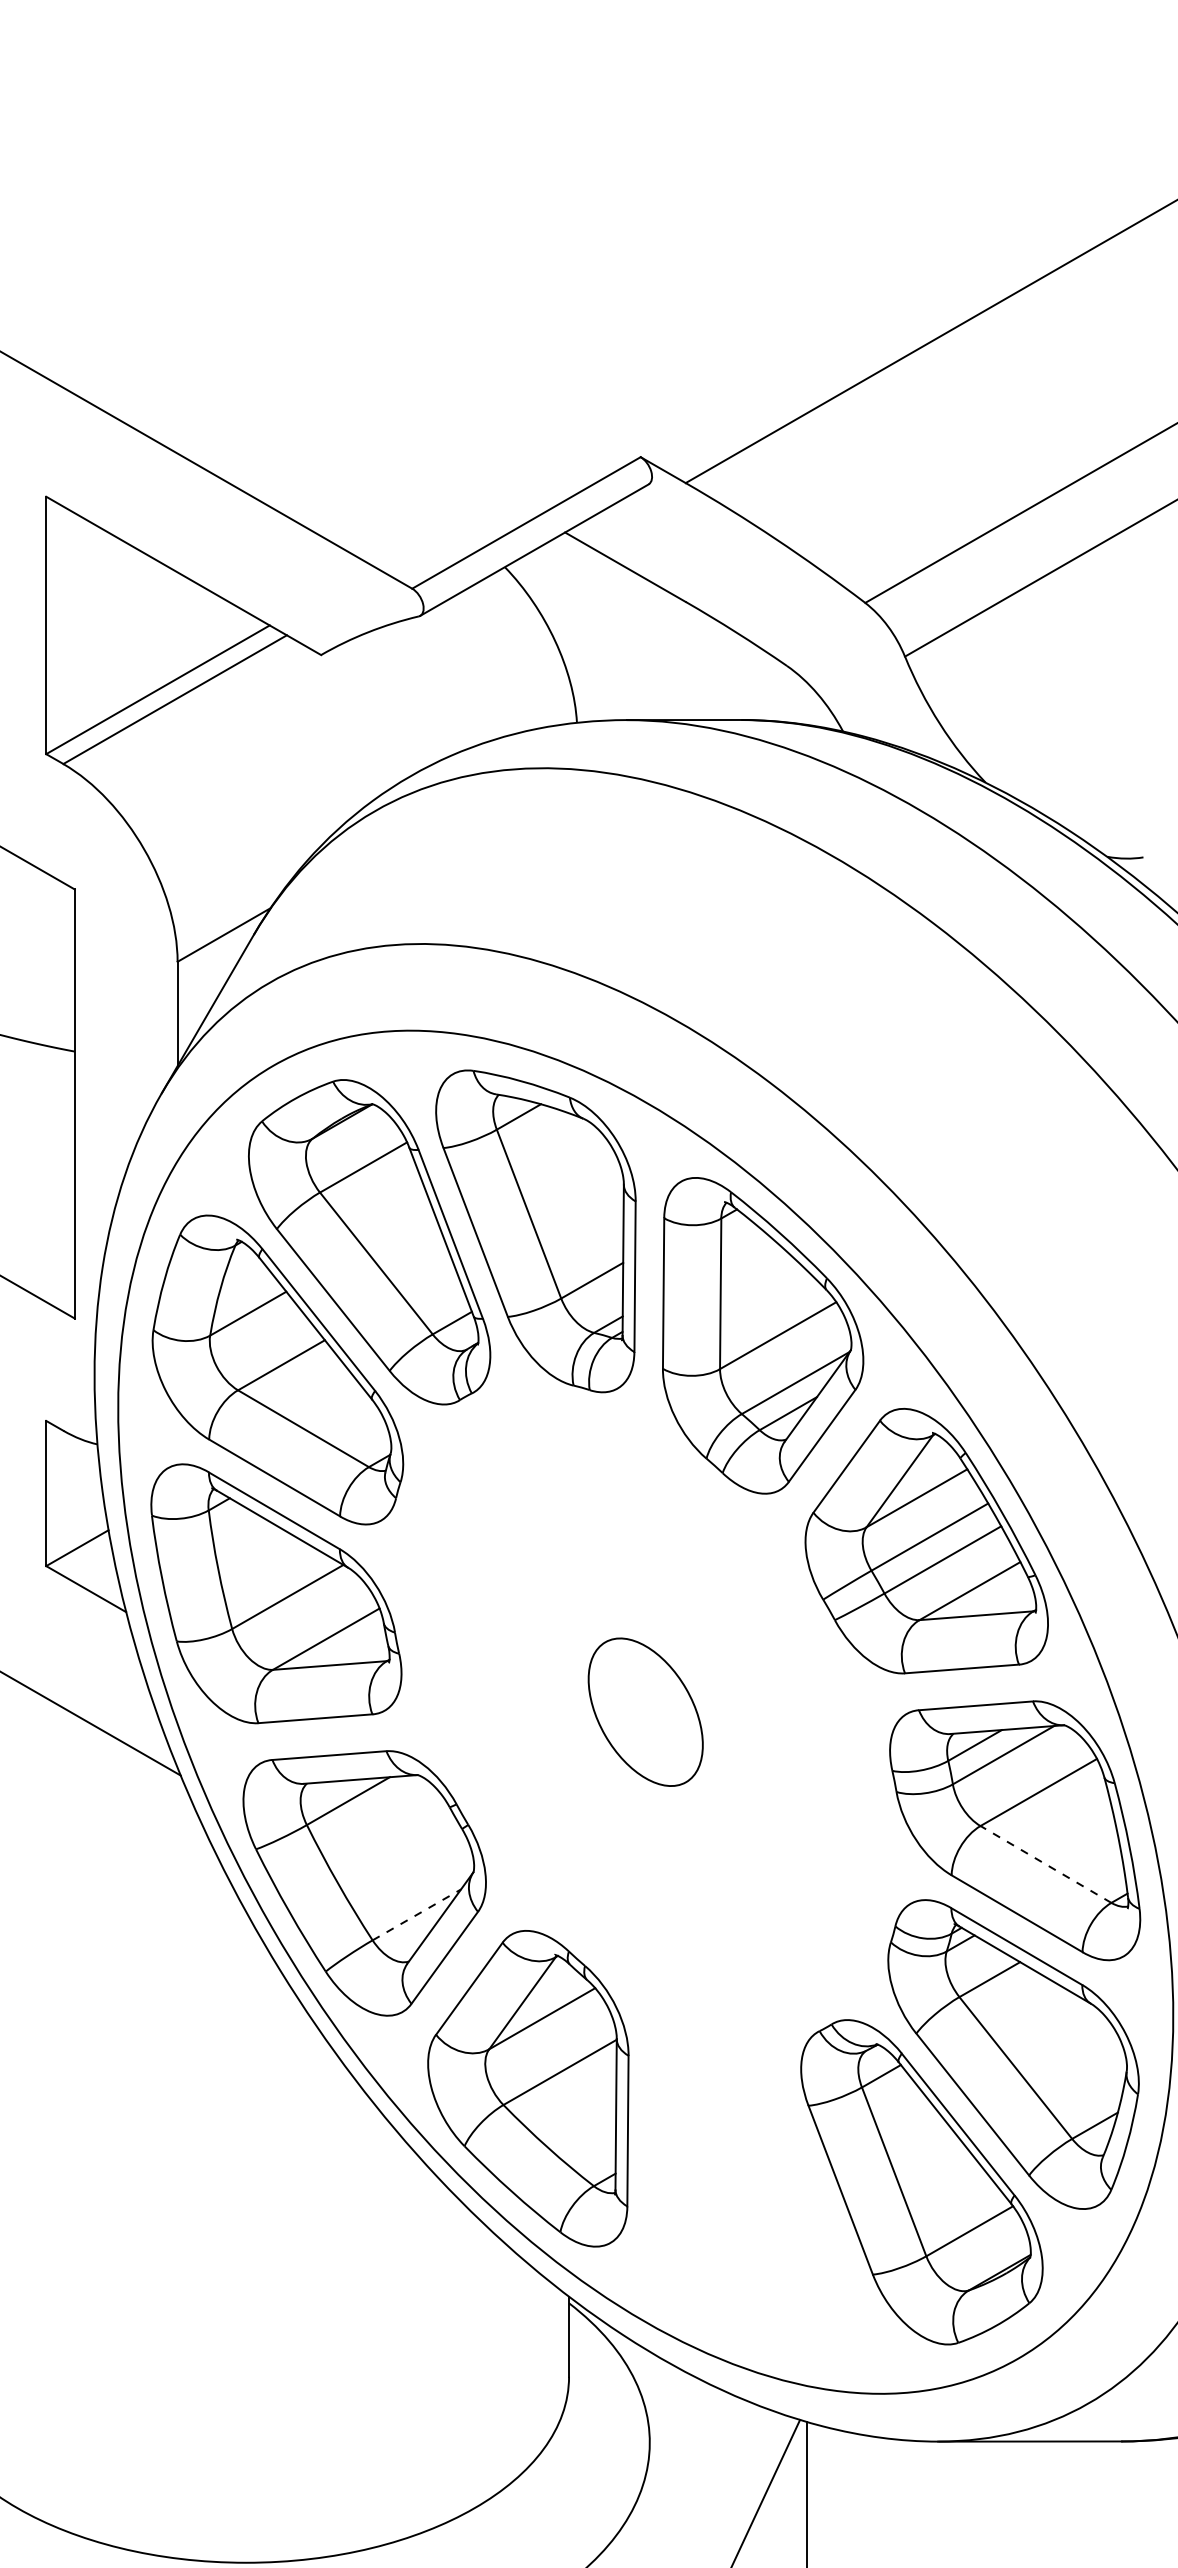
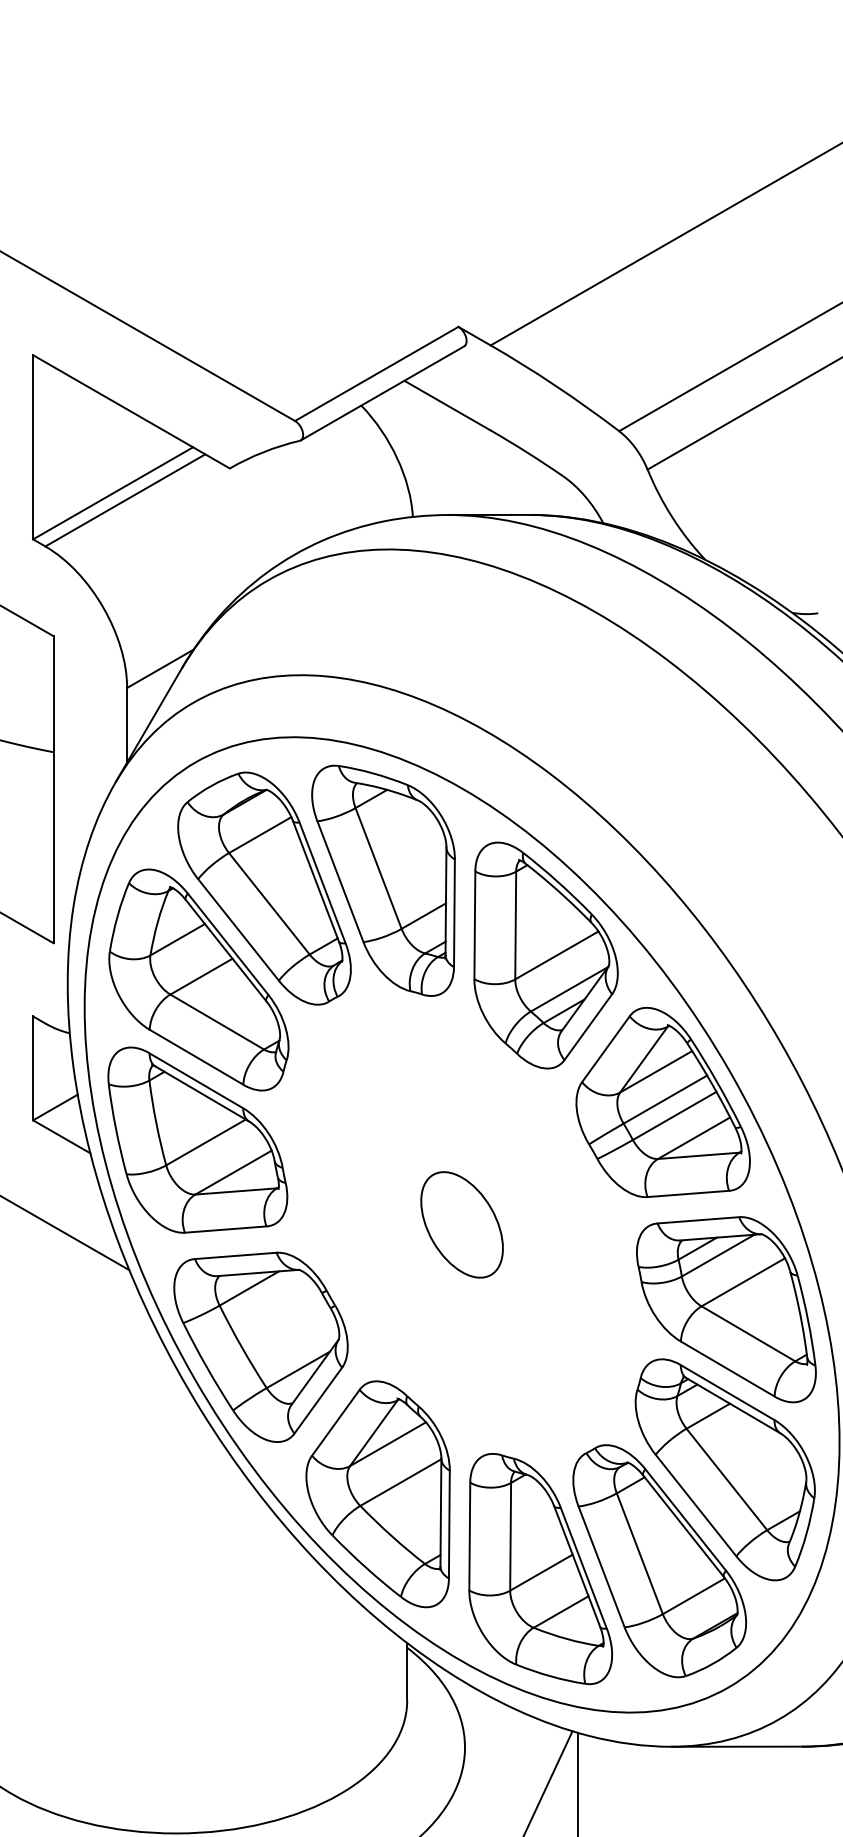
line: (1045, 1864) -> (748, 1333), dashed -> solid
line: (417, 1914) -> (298, 1369), dashed -> solid
part: (755, 2192) -> (540, 1568), added

